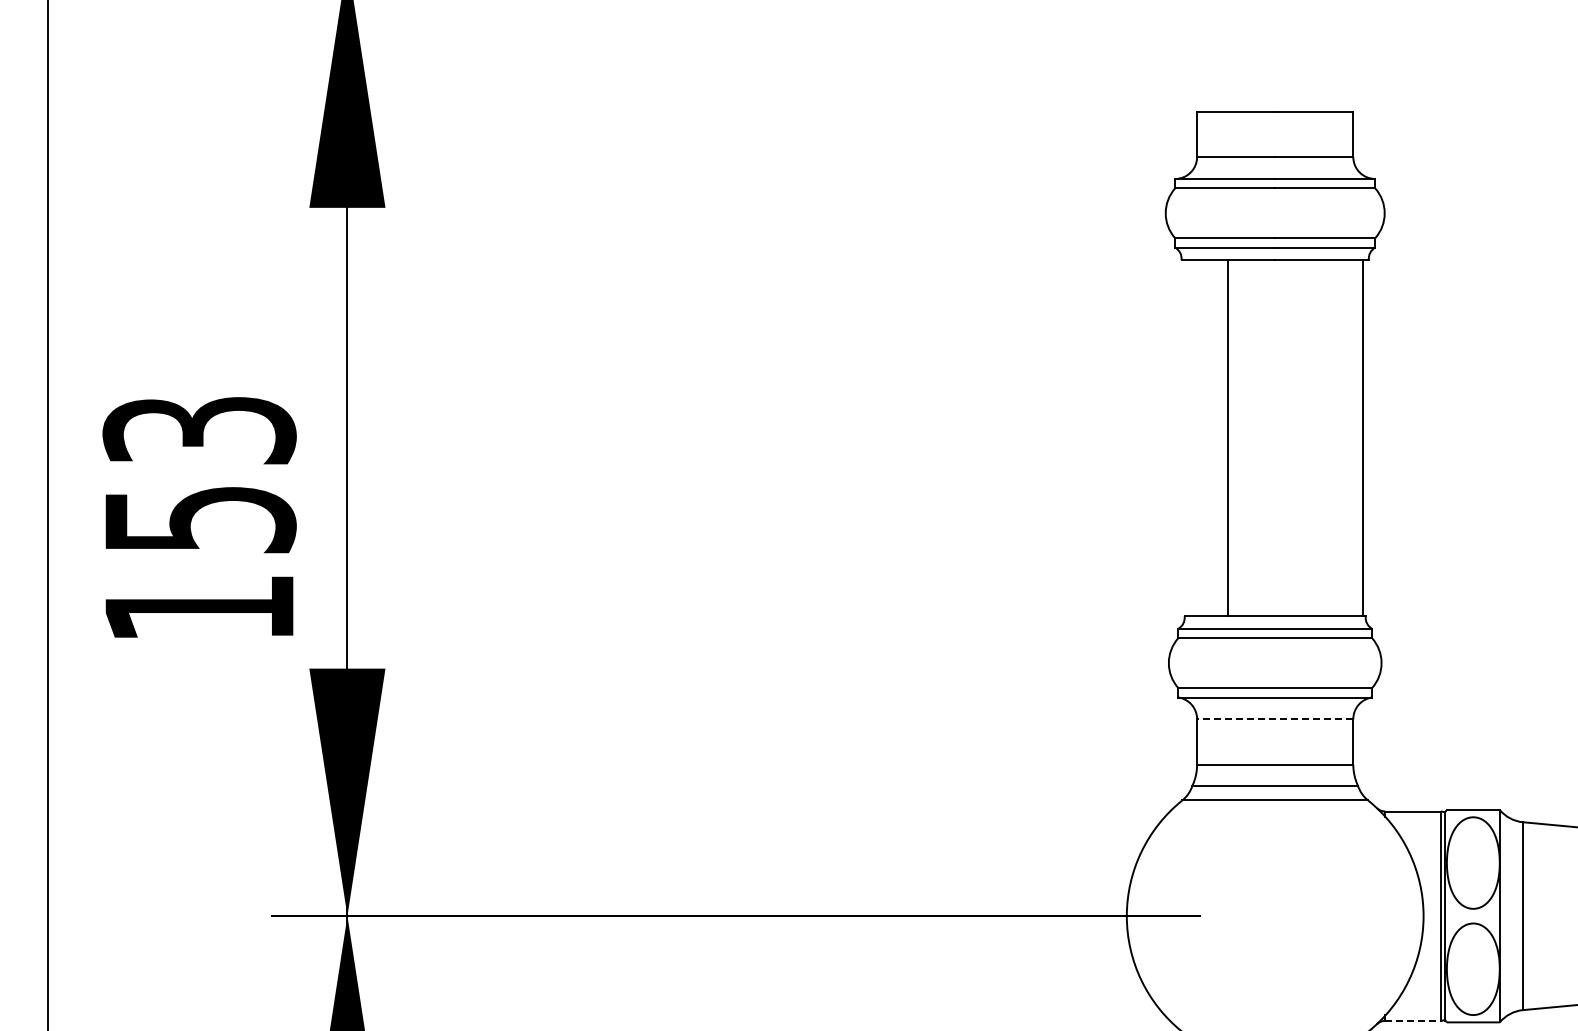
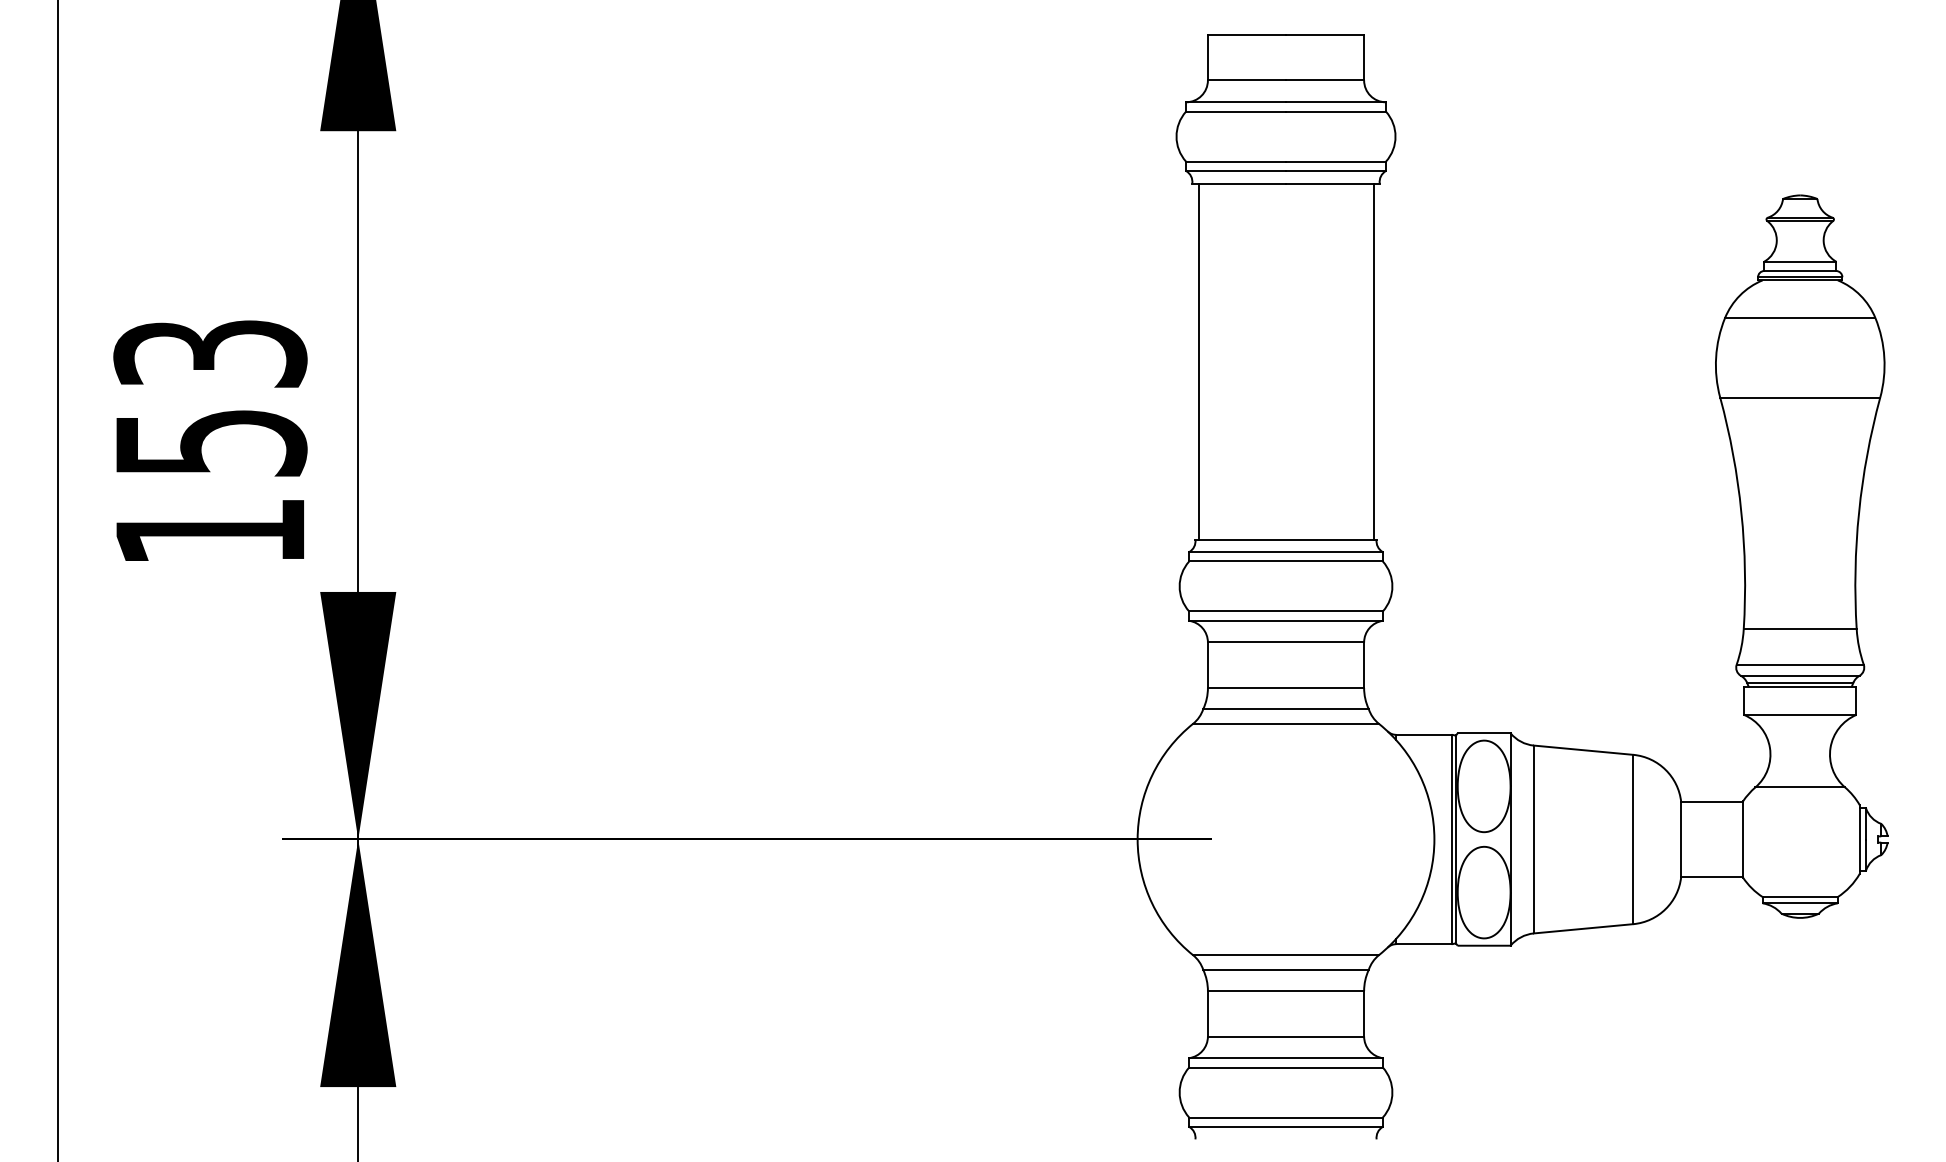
line: (1227, 438) -> (1198, 361), moved
line: (1274, 719) -> (1285, 642), dashed -> solid
line: (1412, 1021) -> (1423, 944), dashed -> solid

